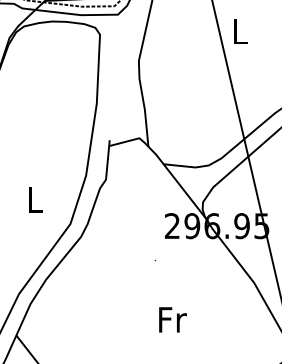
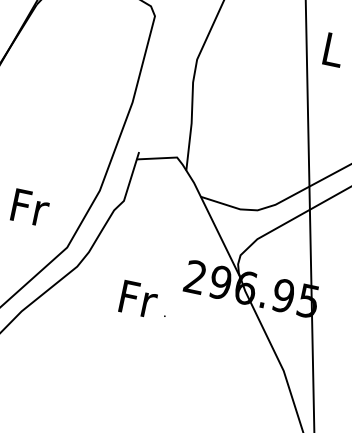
text: (36, 199) -> (30, 207), L -> Fr
text: (172, 319) -> (138, 298), moved

